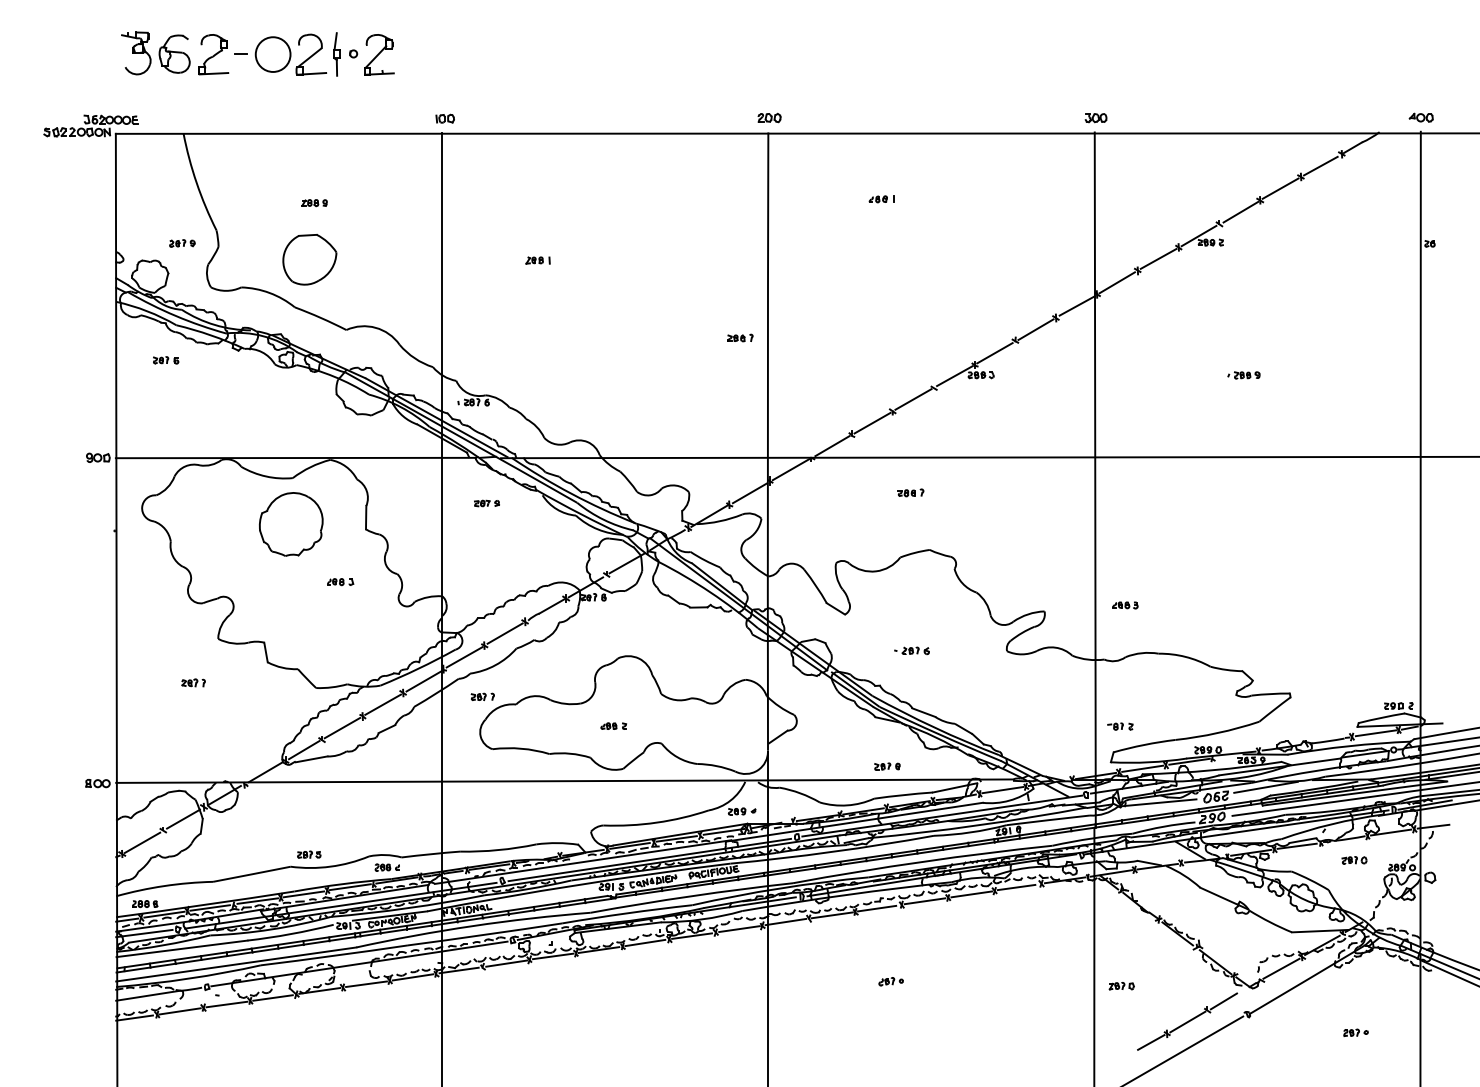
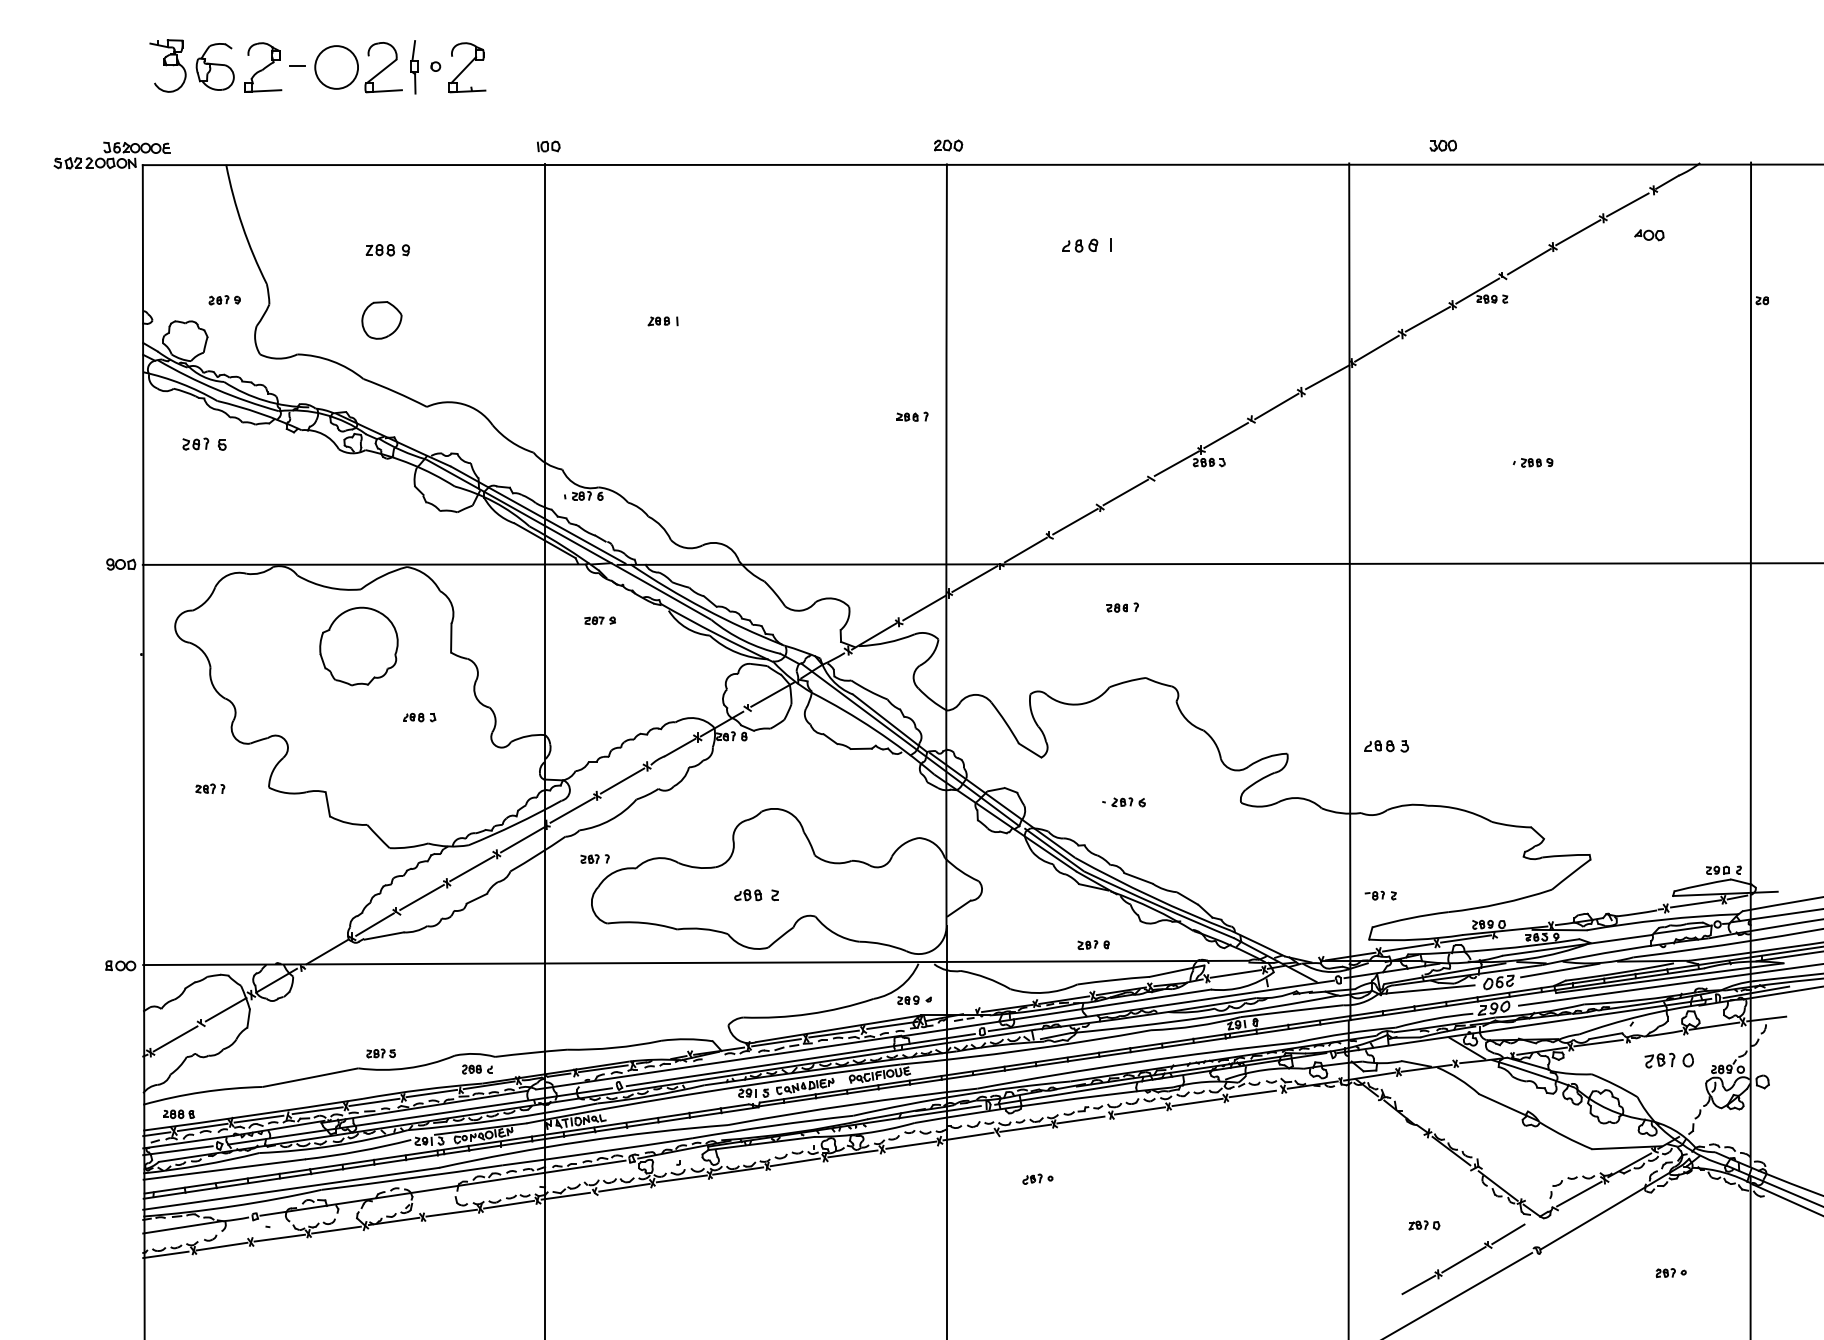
part: (1420, 117) -> (1648, 234), moved
part: (1095, 118) -> (1442, 146), moved
part: (881, 199) -> (1086, 246), size x1.6
part: (314, 203) -> (387, 250), size x1.4
part: (309, 259) -> (381, 319), size x0.6
part: (166, 360) -> (205, 444), size x1.4
part: (1125, 605) -> (1387, 746), size x1.4
part: (193, 682) -> (210, 788), moved
part: (613, 725) -> (756, 894), size x1.4
part: (1354, 860) -> (1669, 1060), size x1.6
part: (890, 981) -> (1037, 1178), moved
part: (1121, 986) -> (1424, 1225), moved

